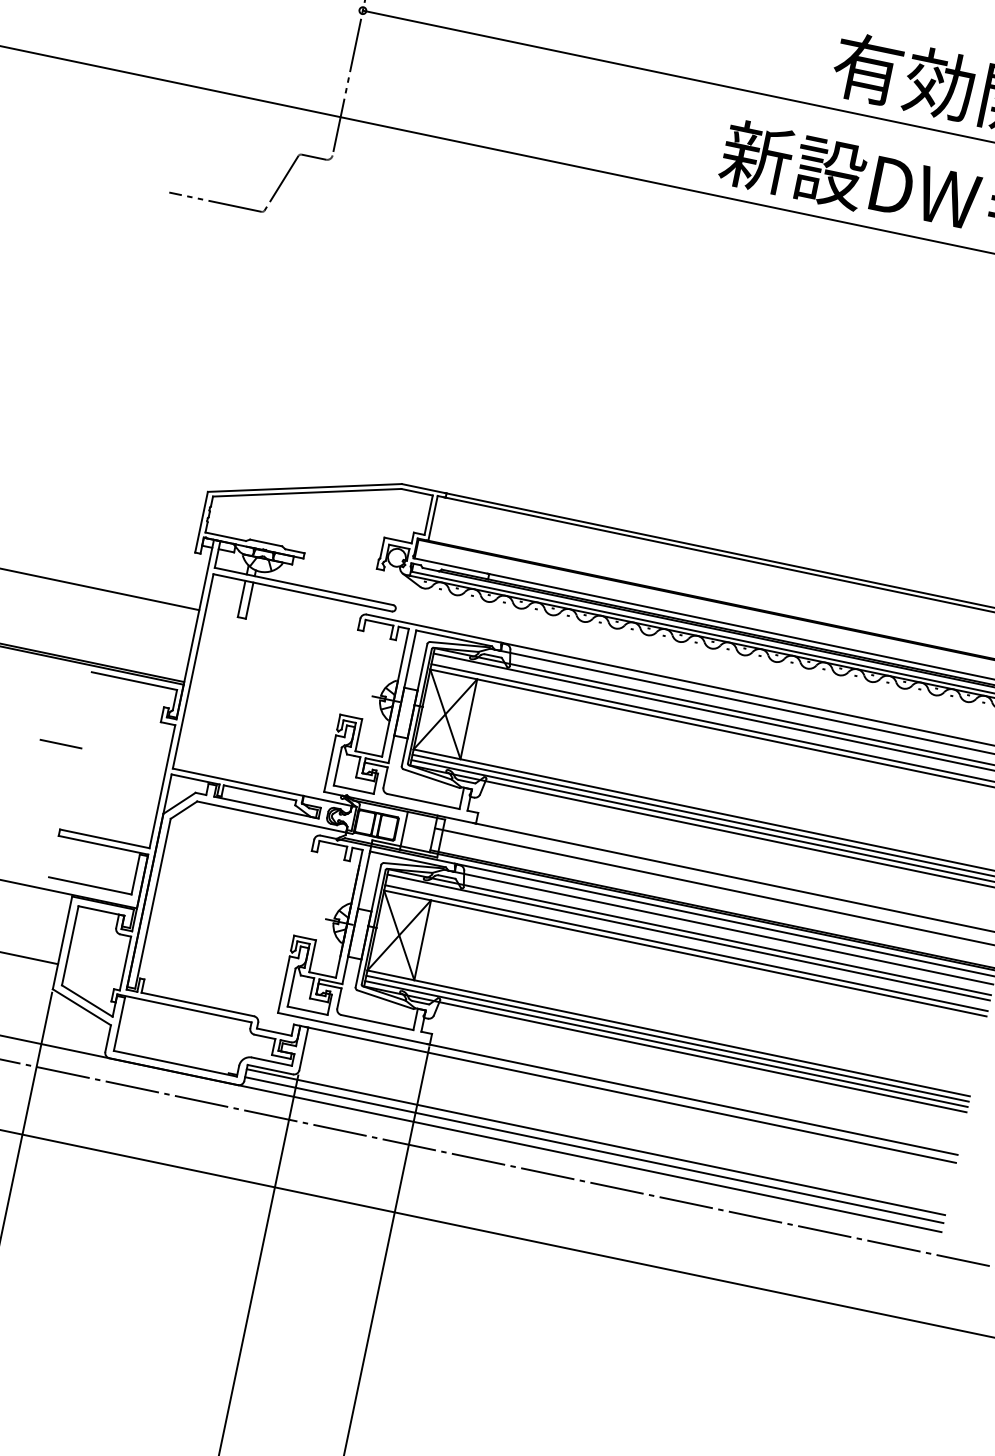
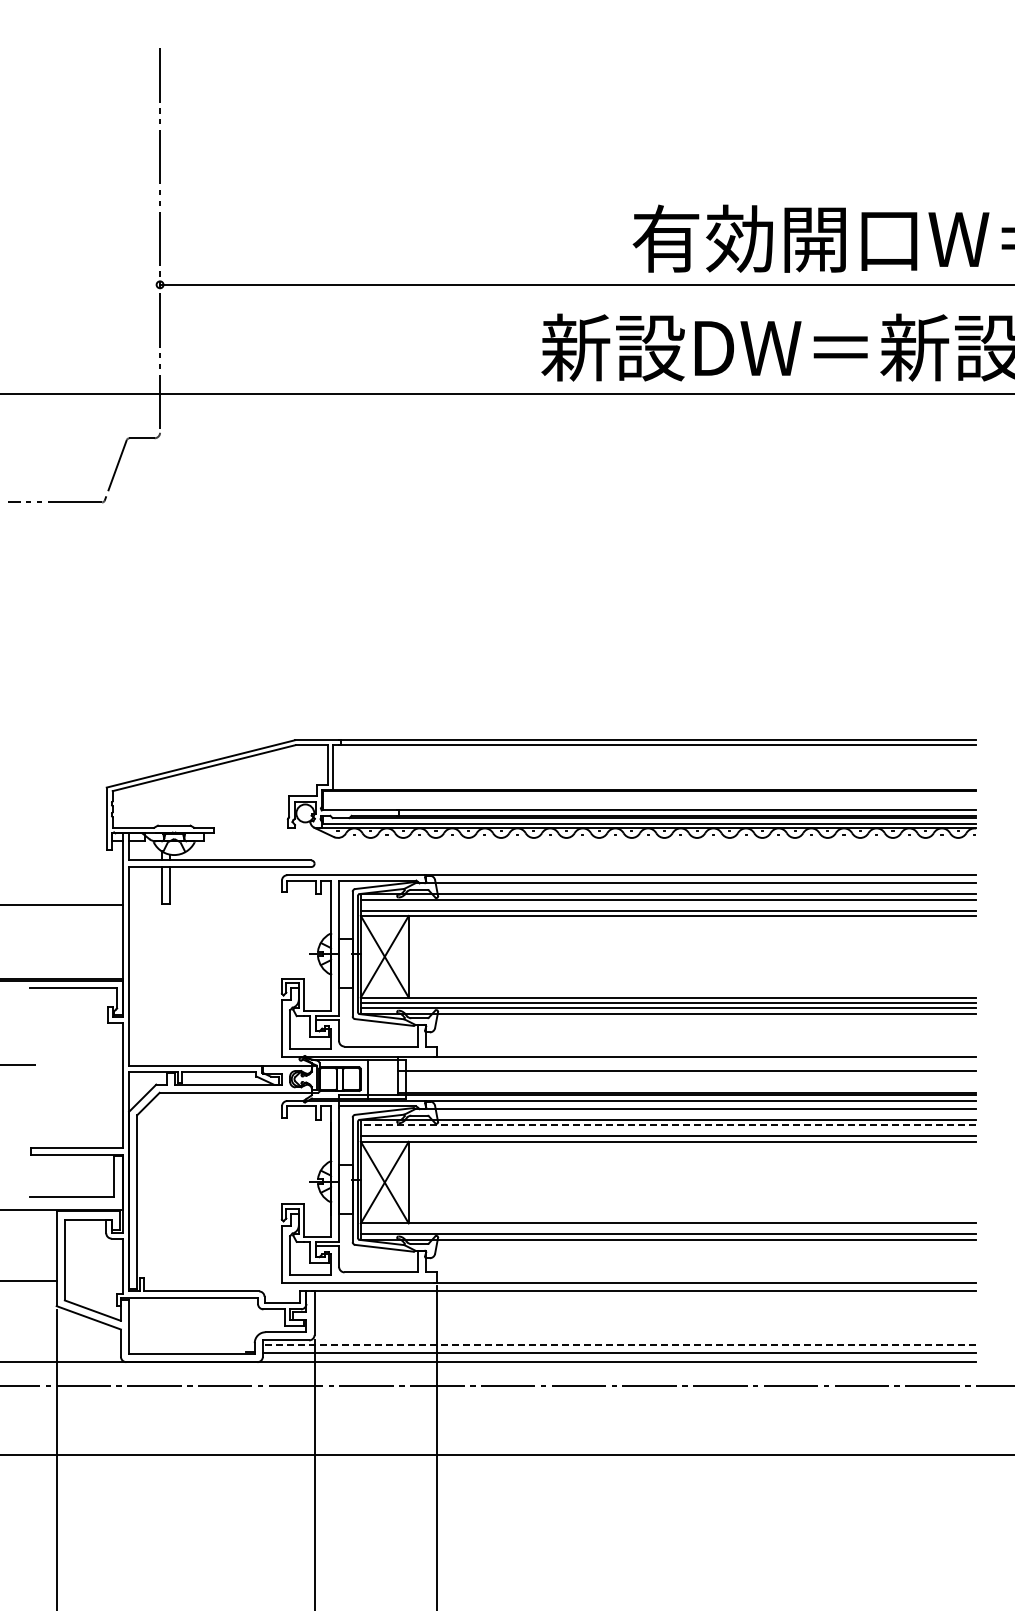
line: (688, 937) -> (668, 1125), solid -> dashed
line: (667, 1038) -> (668, 1228), removed
line: (595, 1141) -> (619, 1344), solid -> dashed

